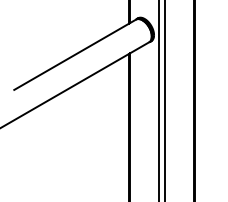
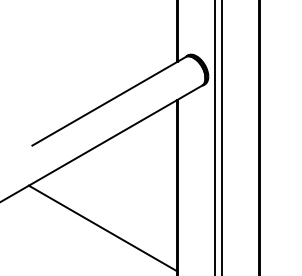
line: (69, 155) -> (102, 227), added

